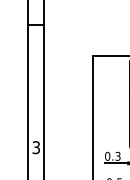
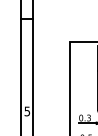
text: (35, 146) -> (26, 110), 3 -> 5

